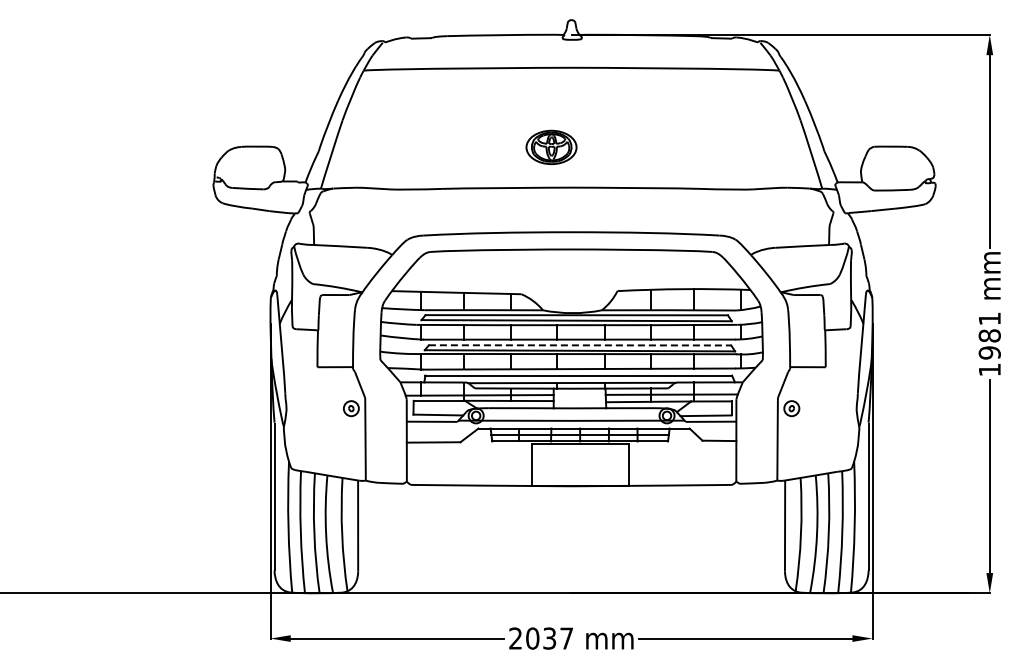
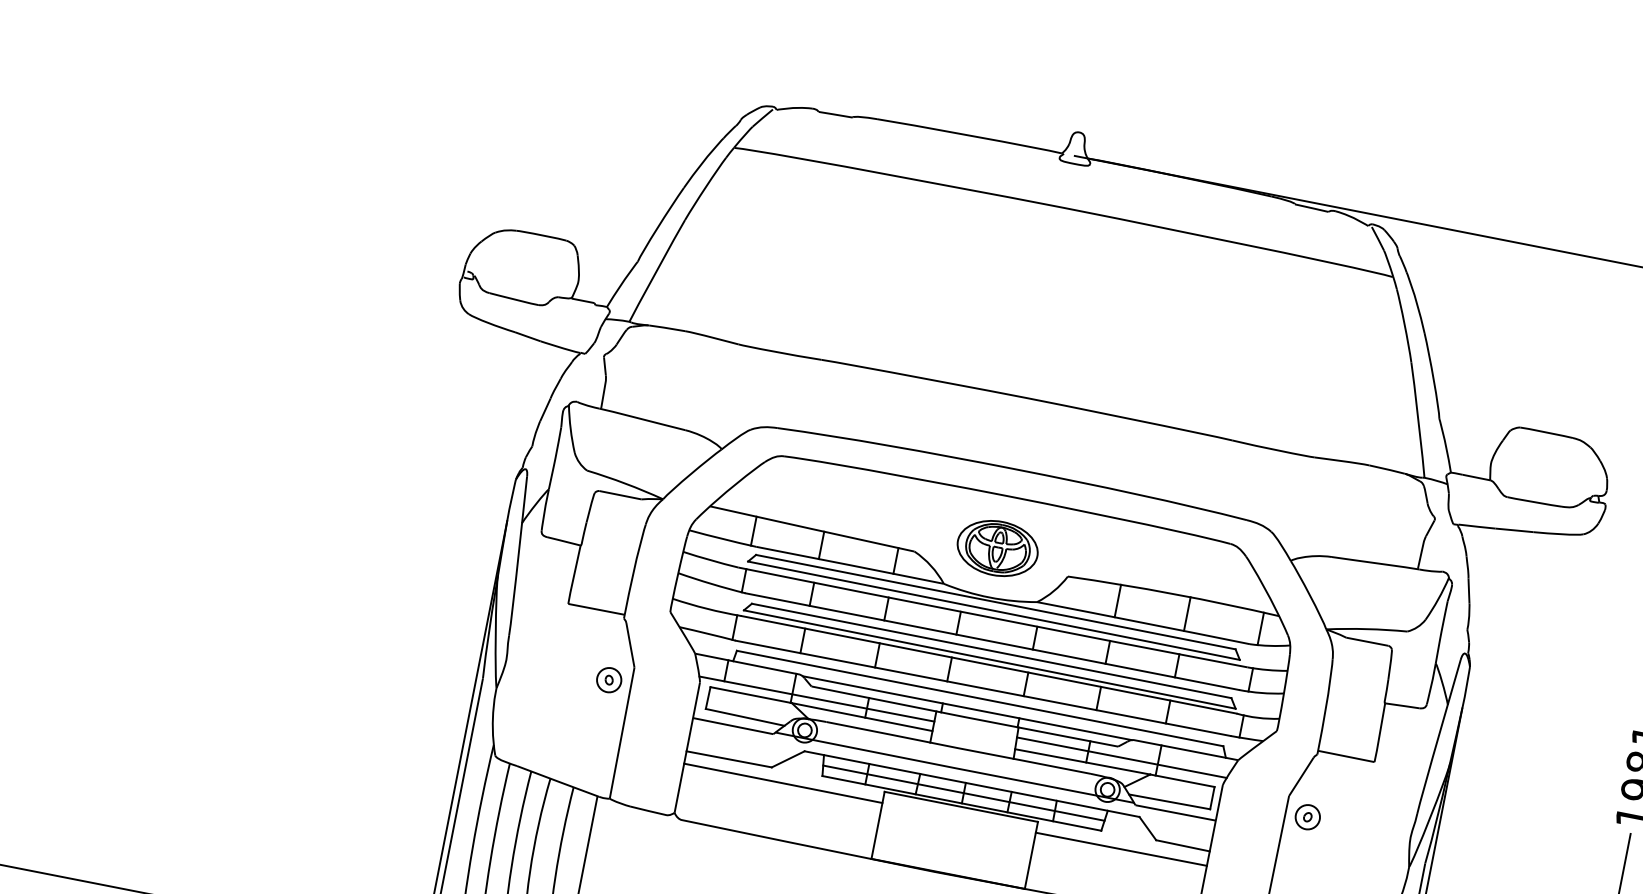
part: (551, 146) -> (997, 546), moved
line: (580, 345) -> (992, 651), dashed -> solid
line: (468, 450) -> (781, 782), added
line: (682, 450) -> (1121, 849), added

